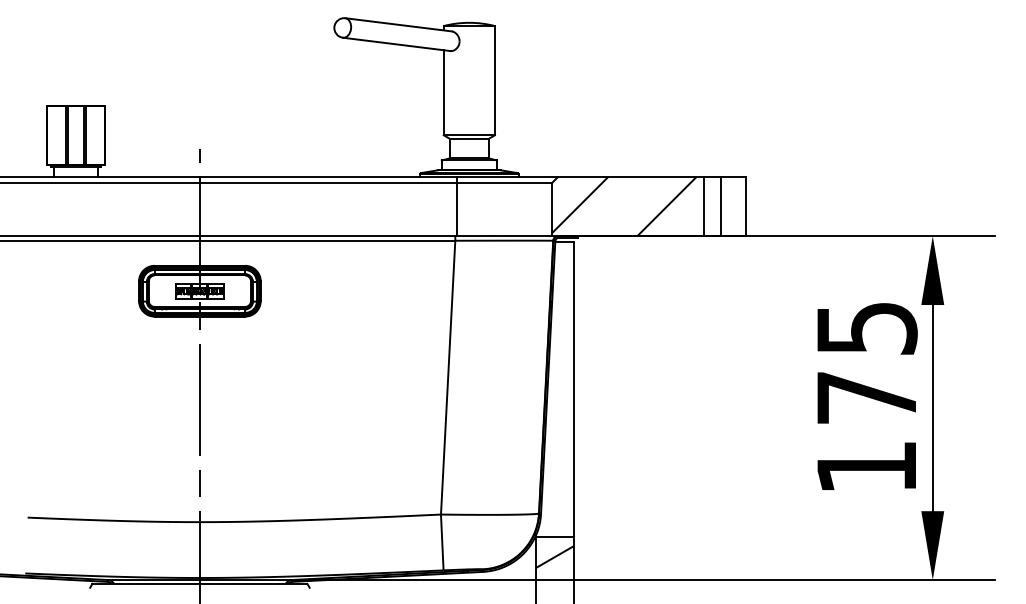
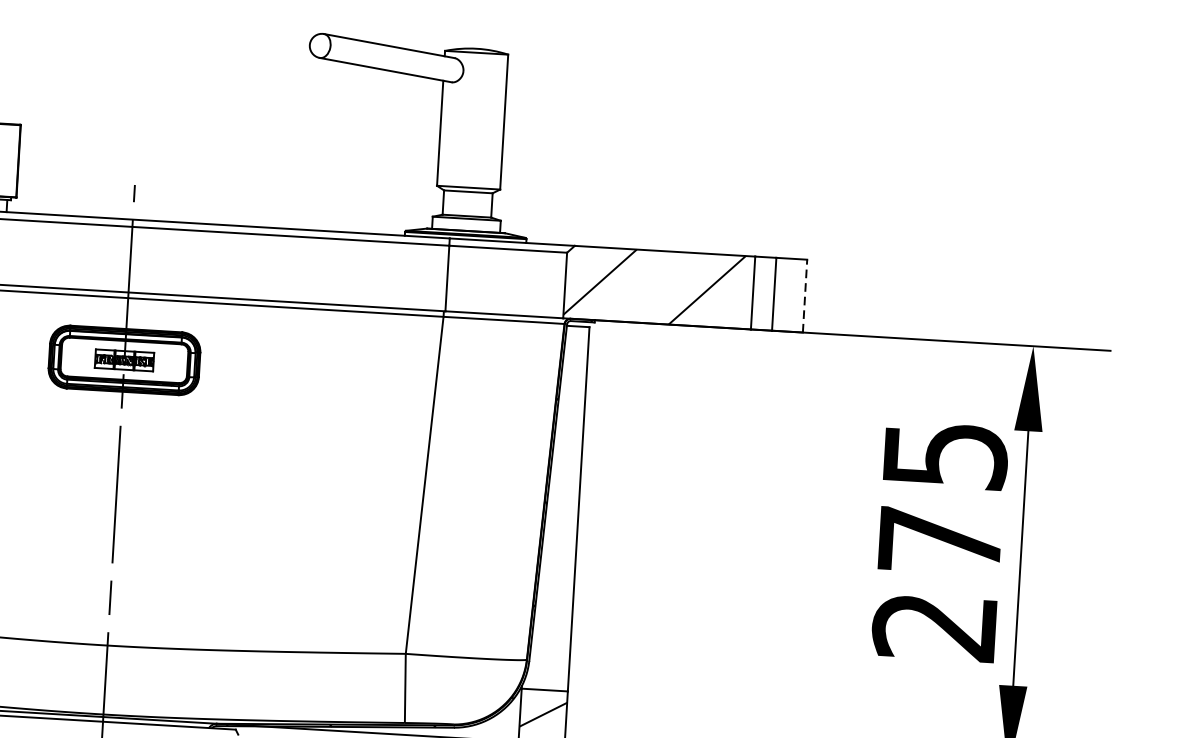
line: (746, 206) -> (805, 295), solid -> dashed
text: (865, 467) -> (933, 626), 175 -> 275

